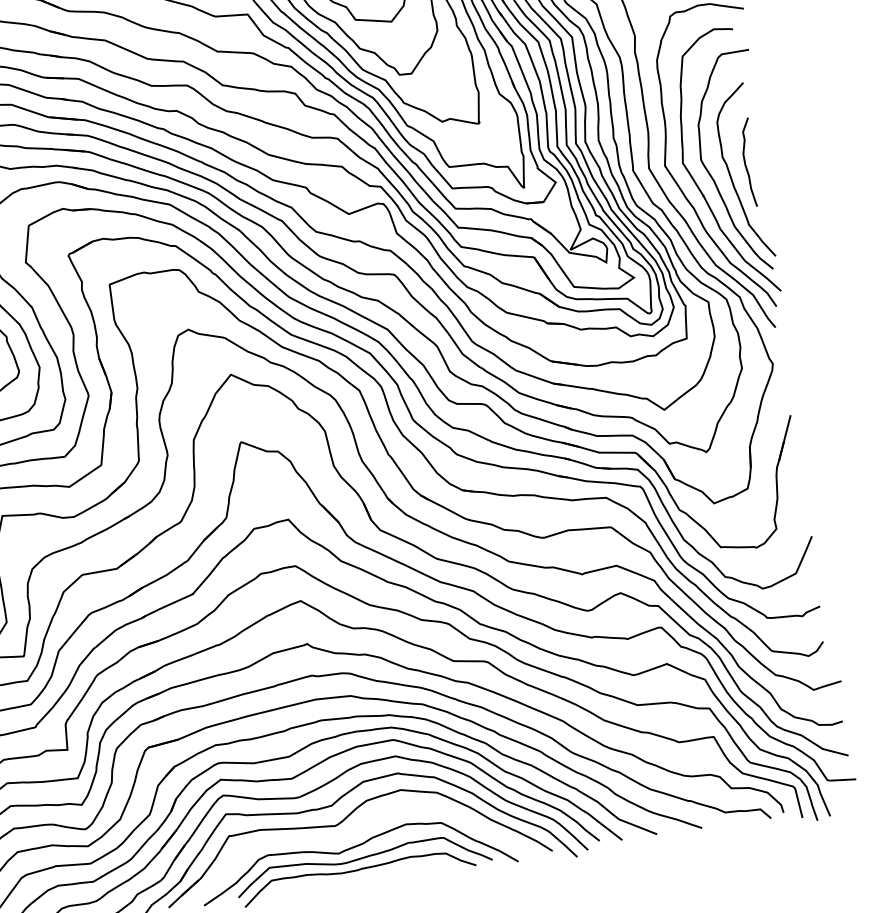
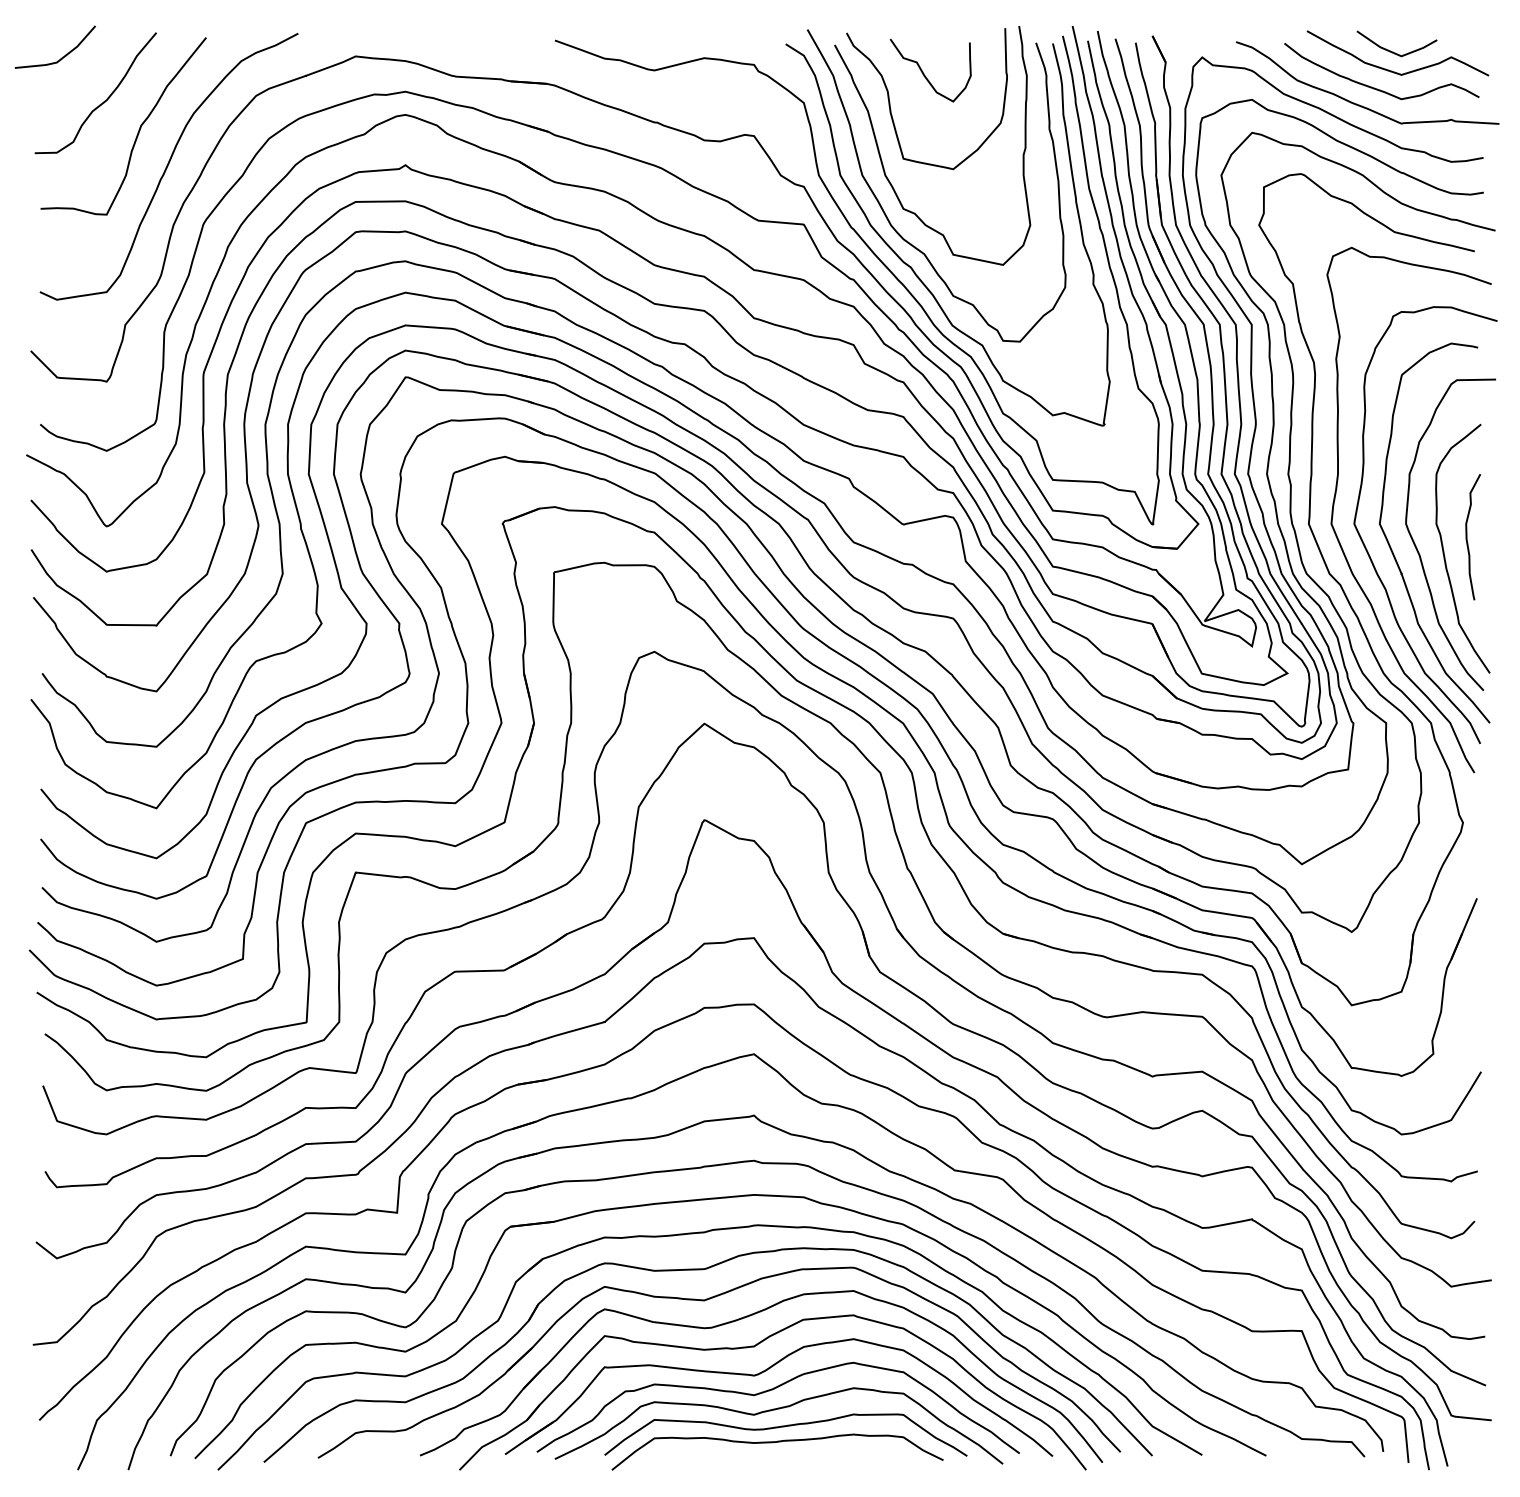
curve: (349, 834) -> (772, 1390), added

